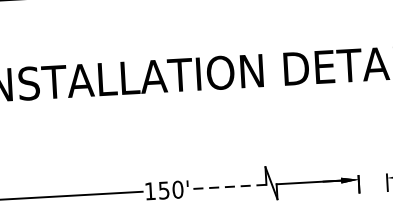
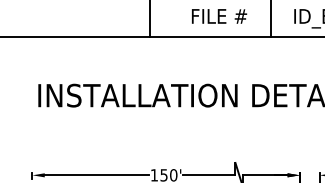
line: (227, 187) -> (208, 175), dashed -> solid

